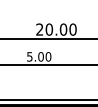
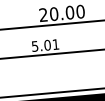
text: (48, 56) -> (55, 44), 5.00 -> 5.01

